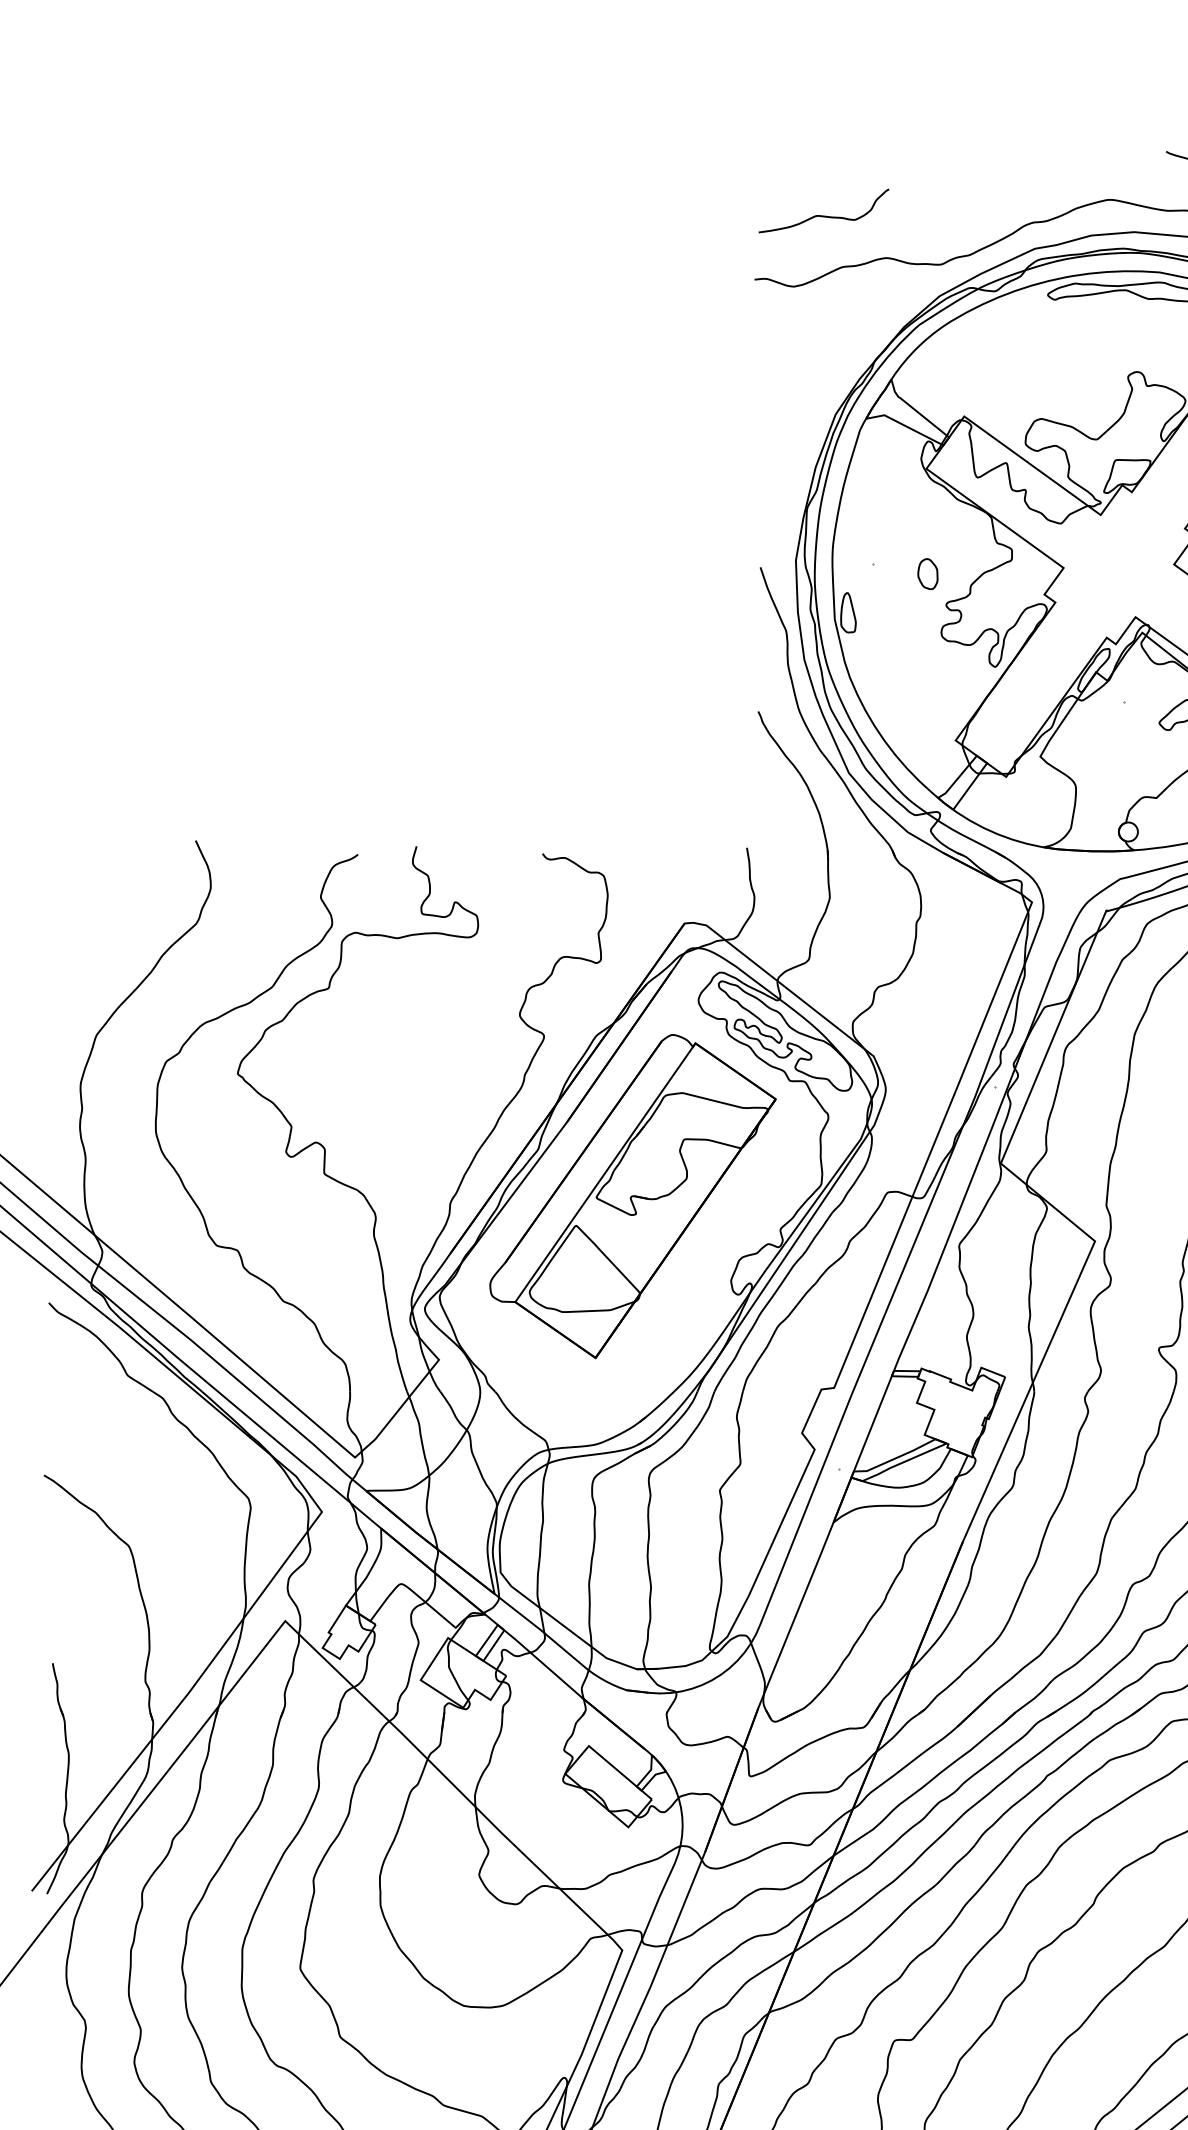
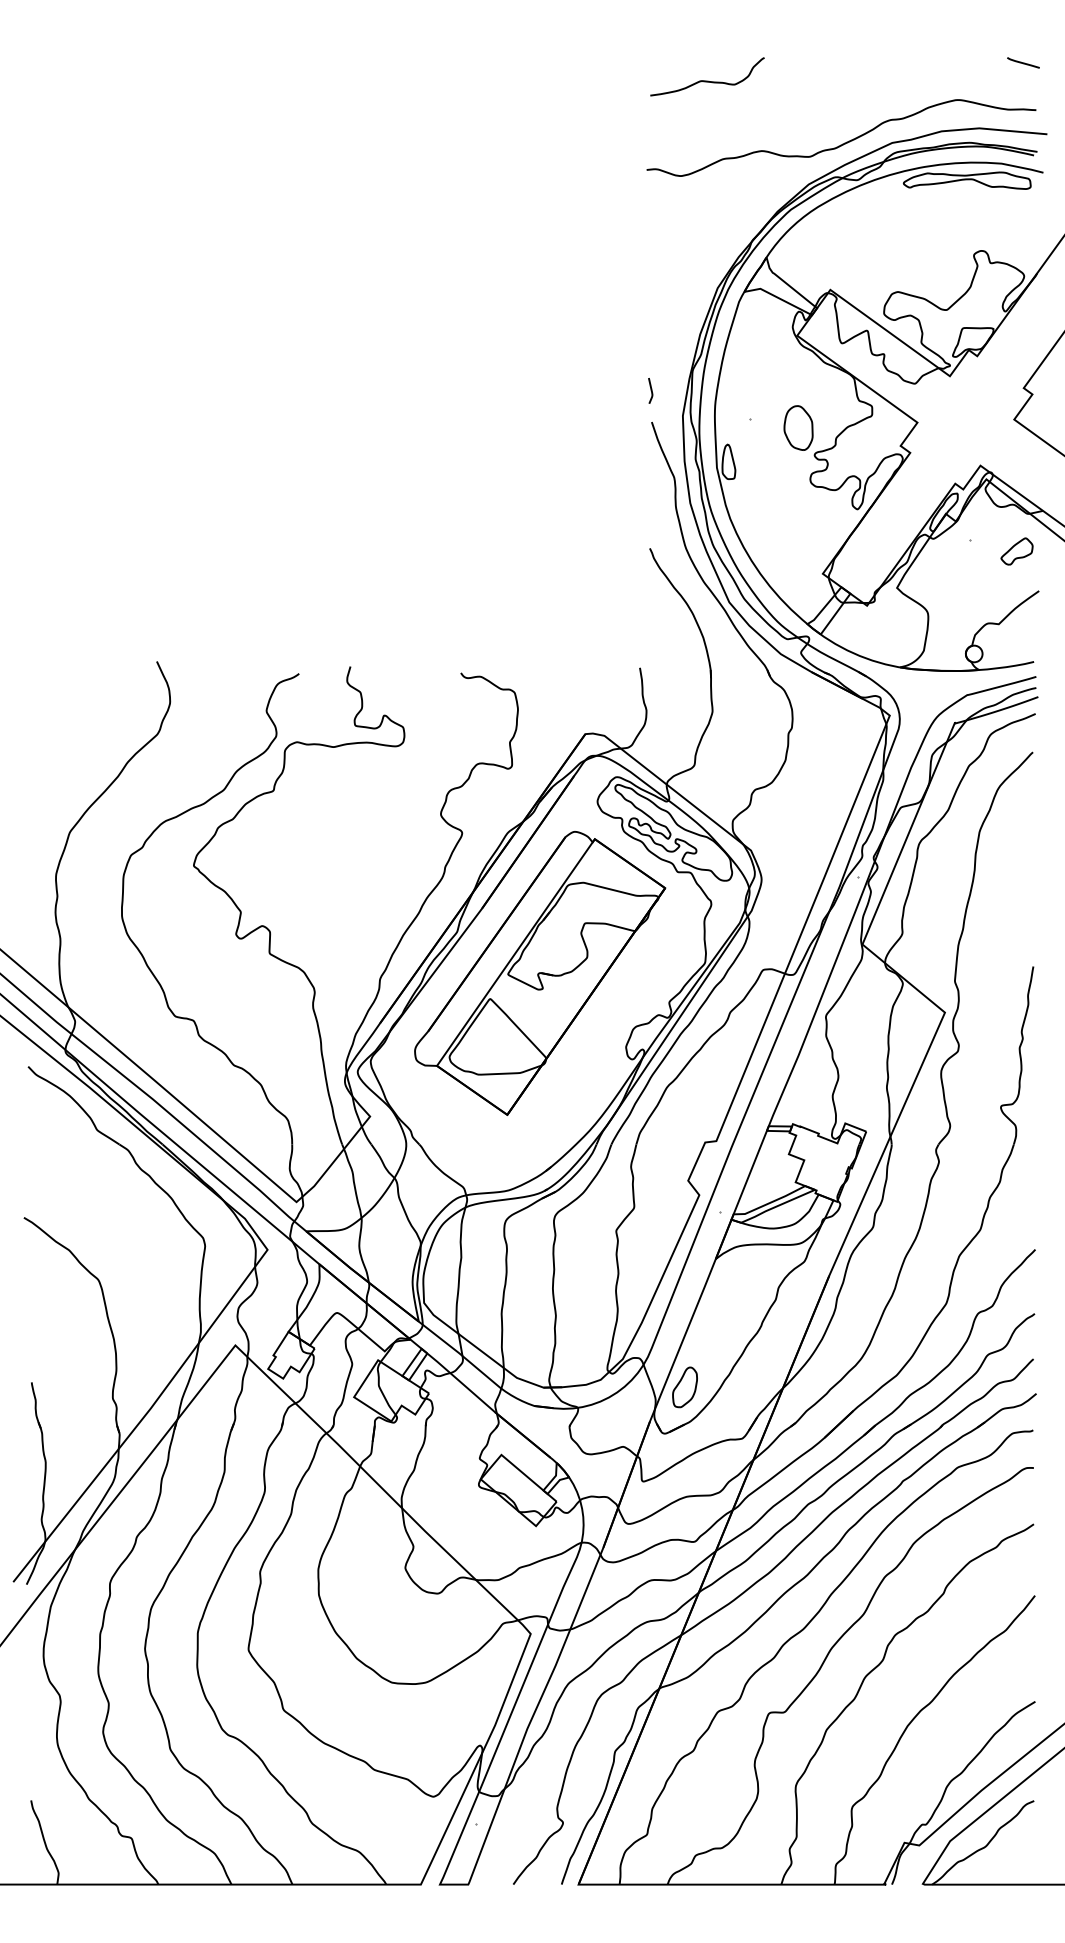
curve: (824, 215) -> (707, 80), moved
curve: (758, 531) -> (650, 390), added
part: (927, 573) -> (798, 427), size x1.67
part: (797, 1669) -> (684, 1387), added

